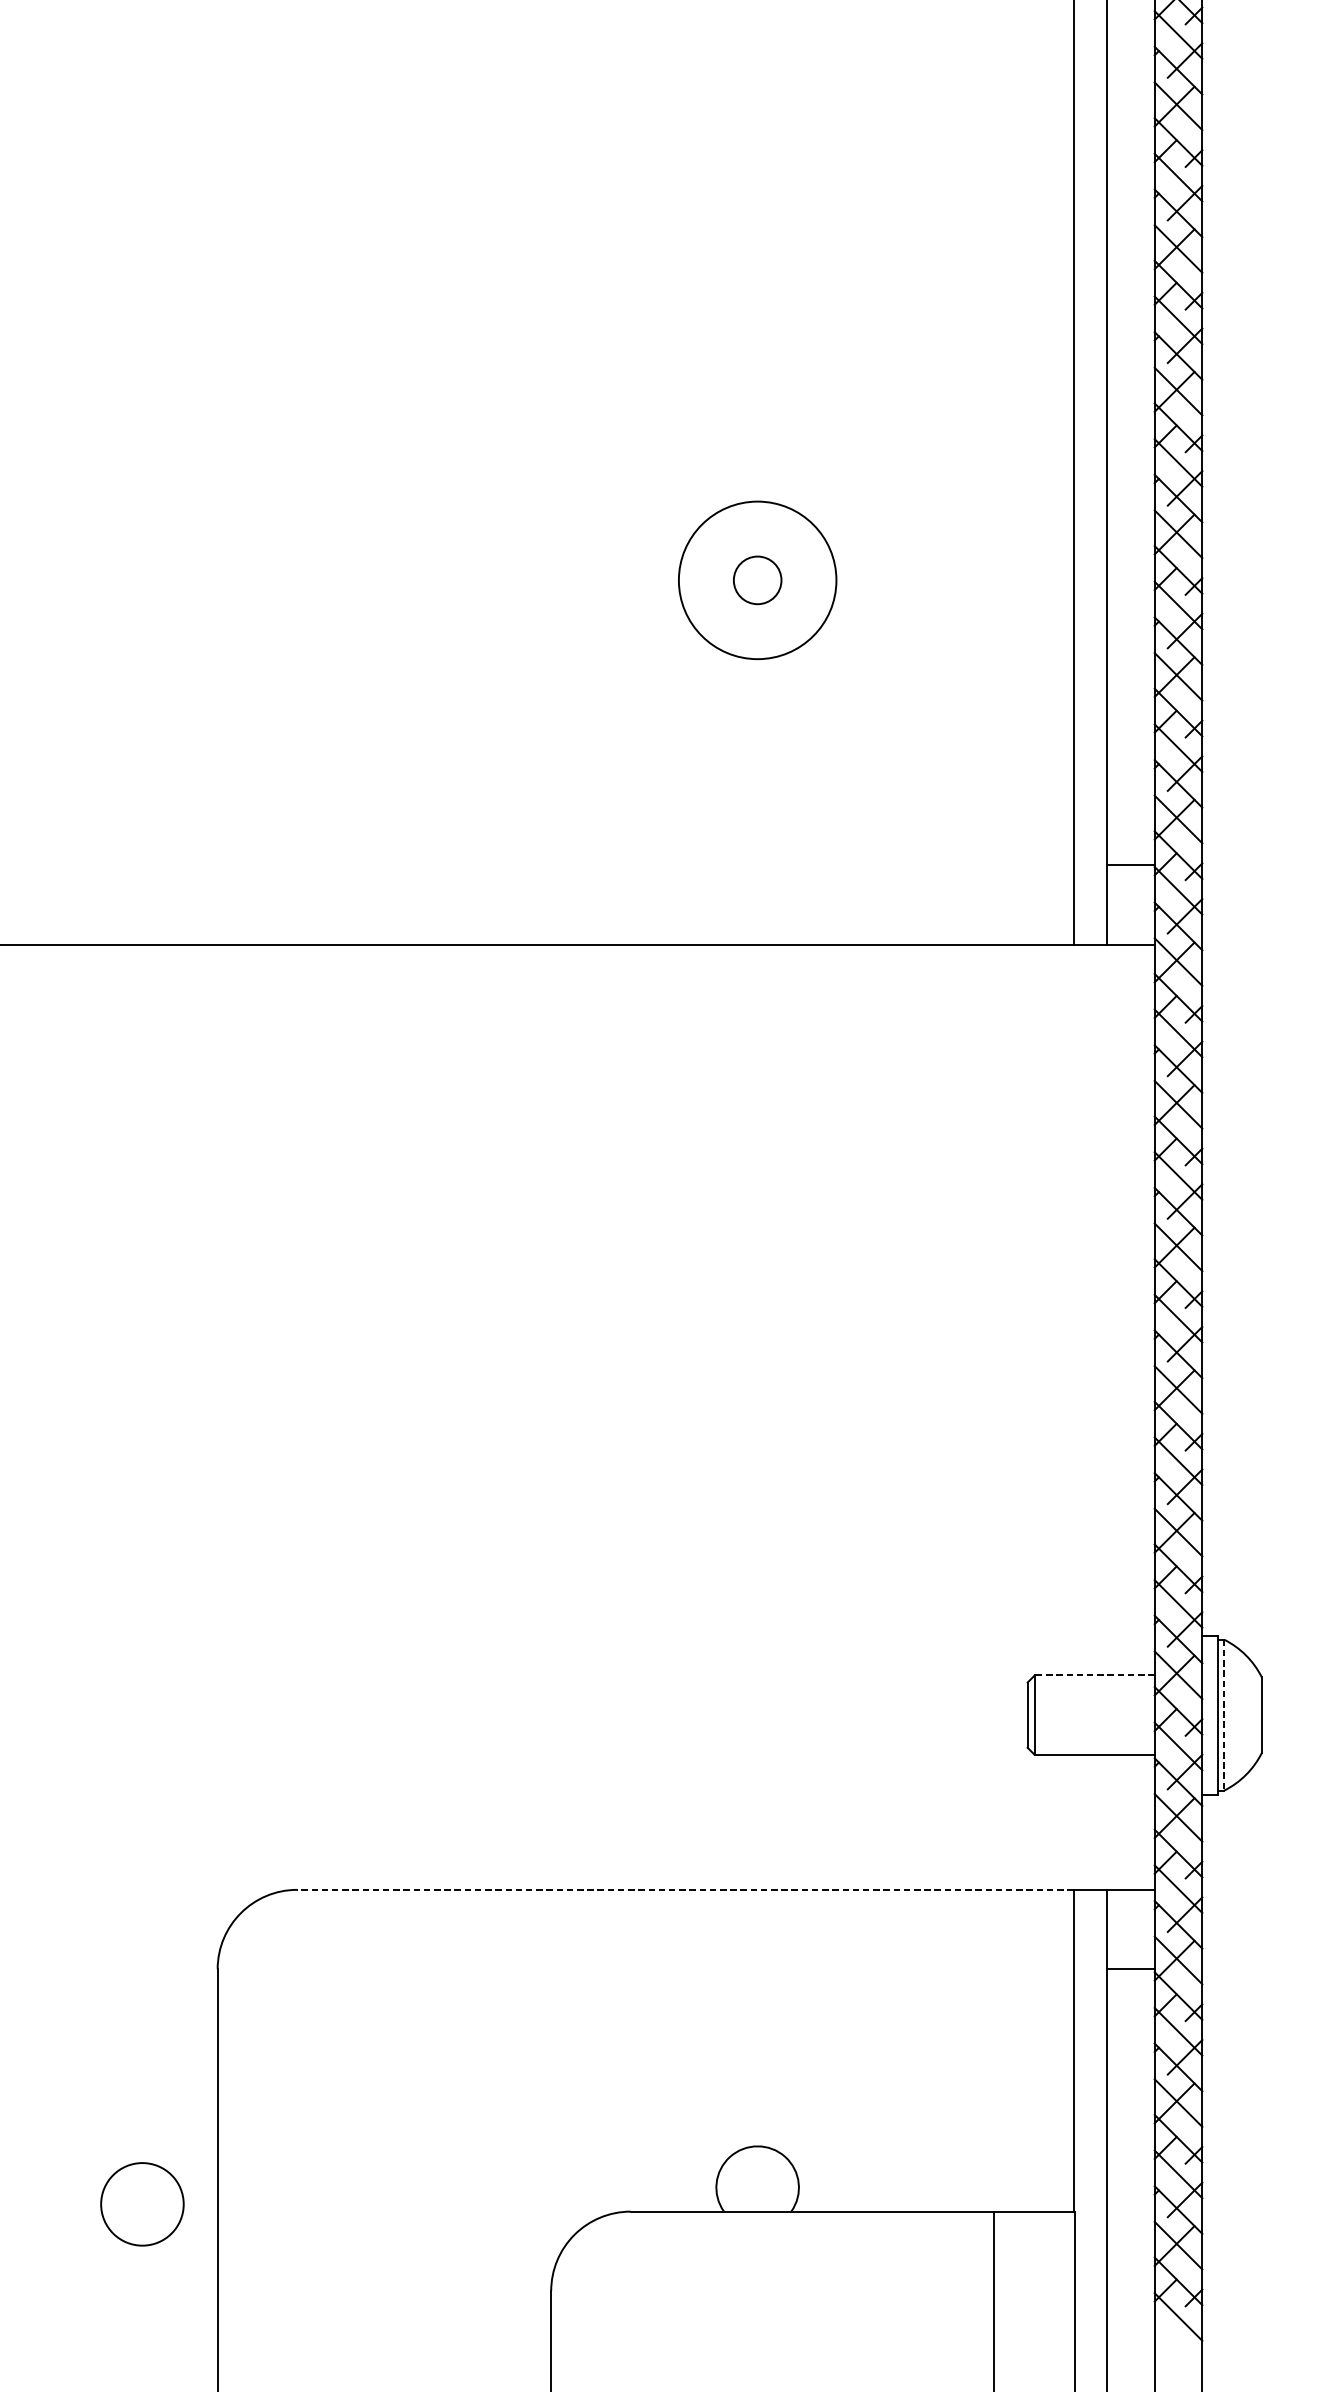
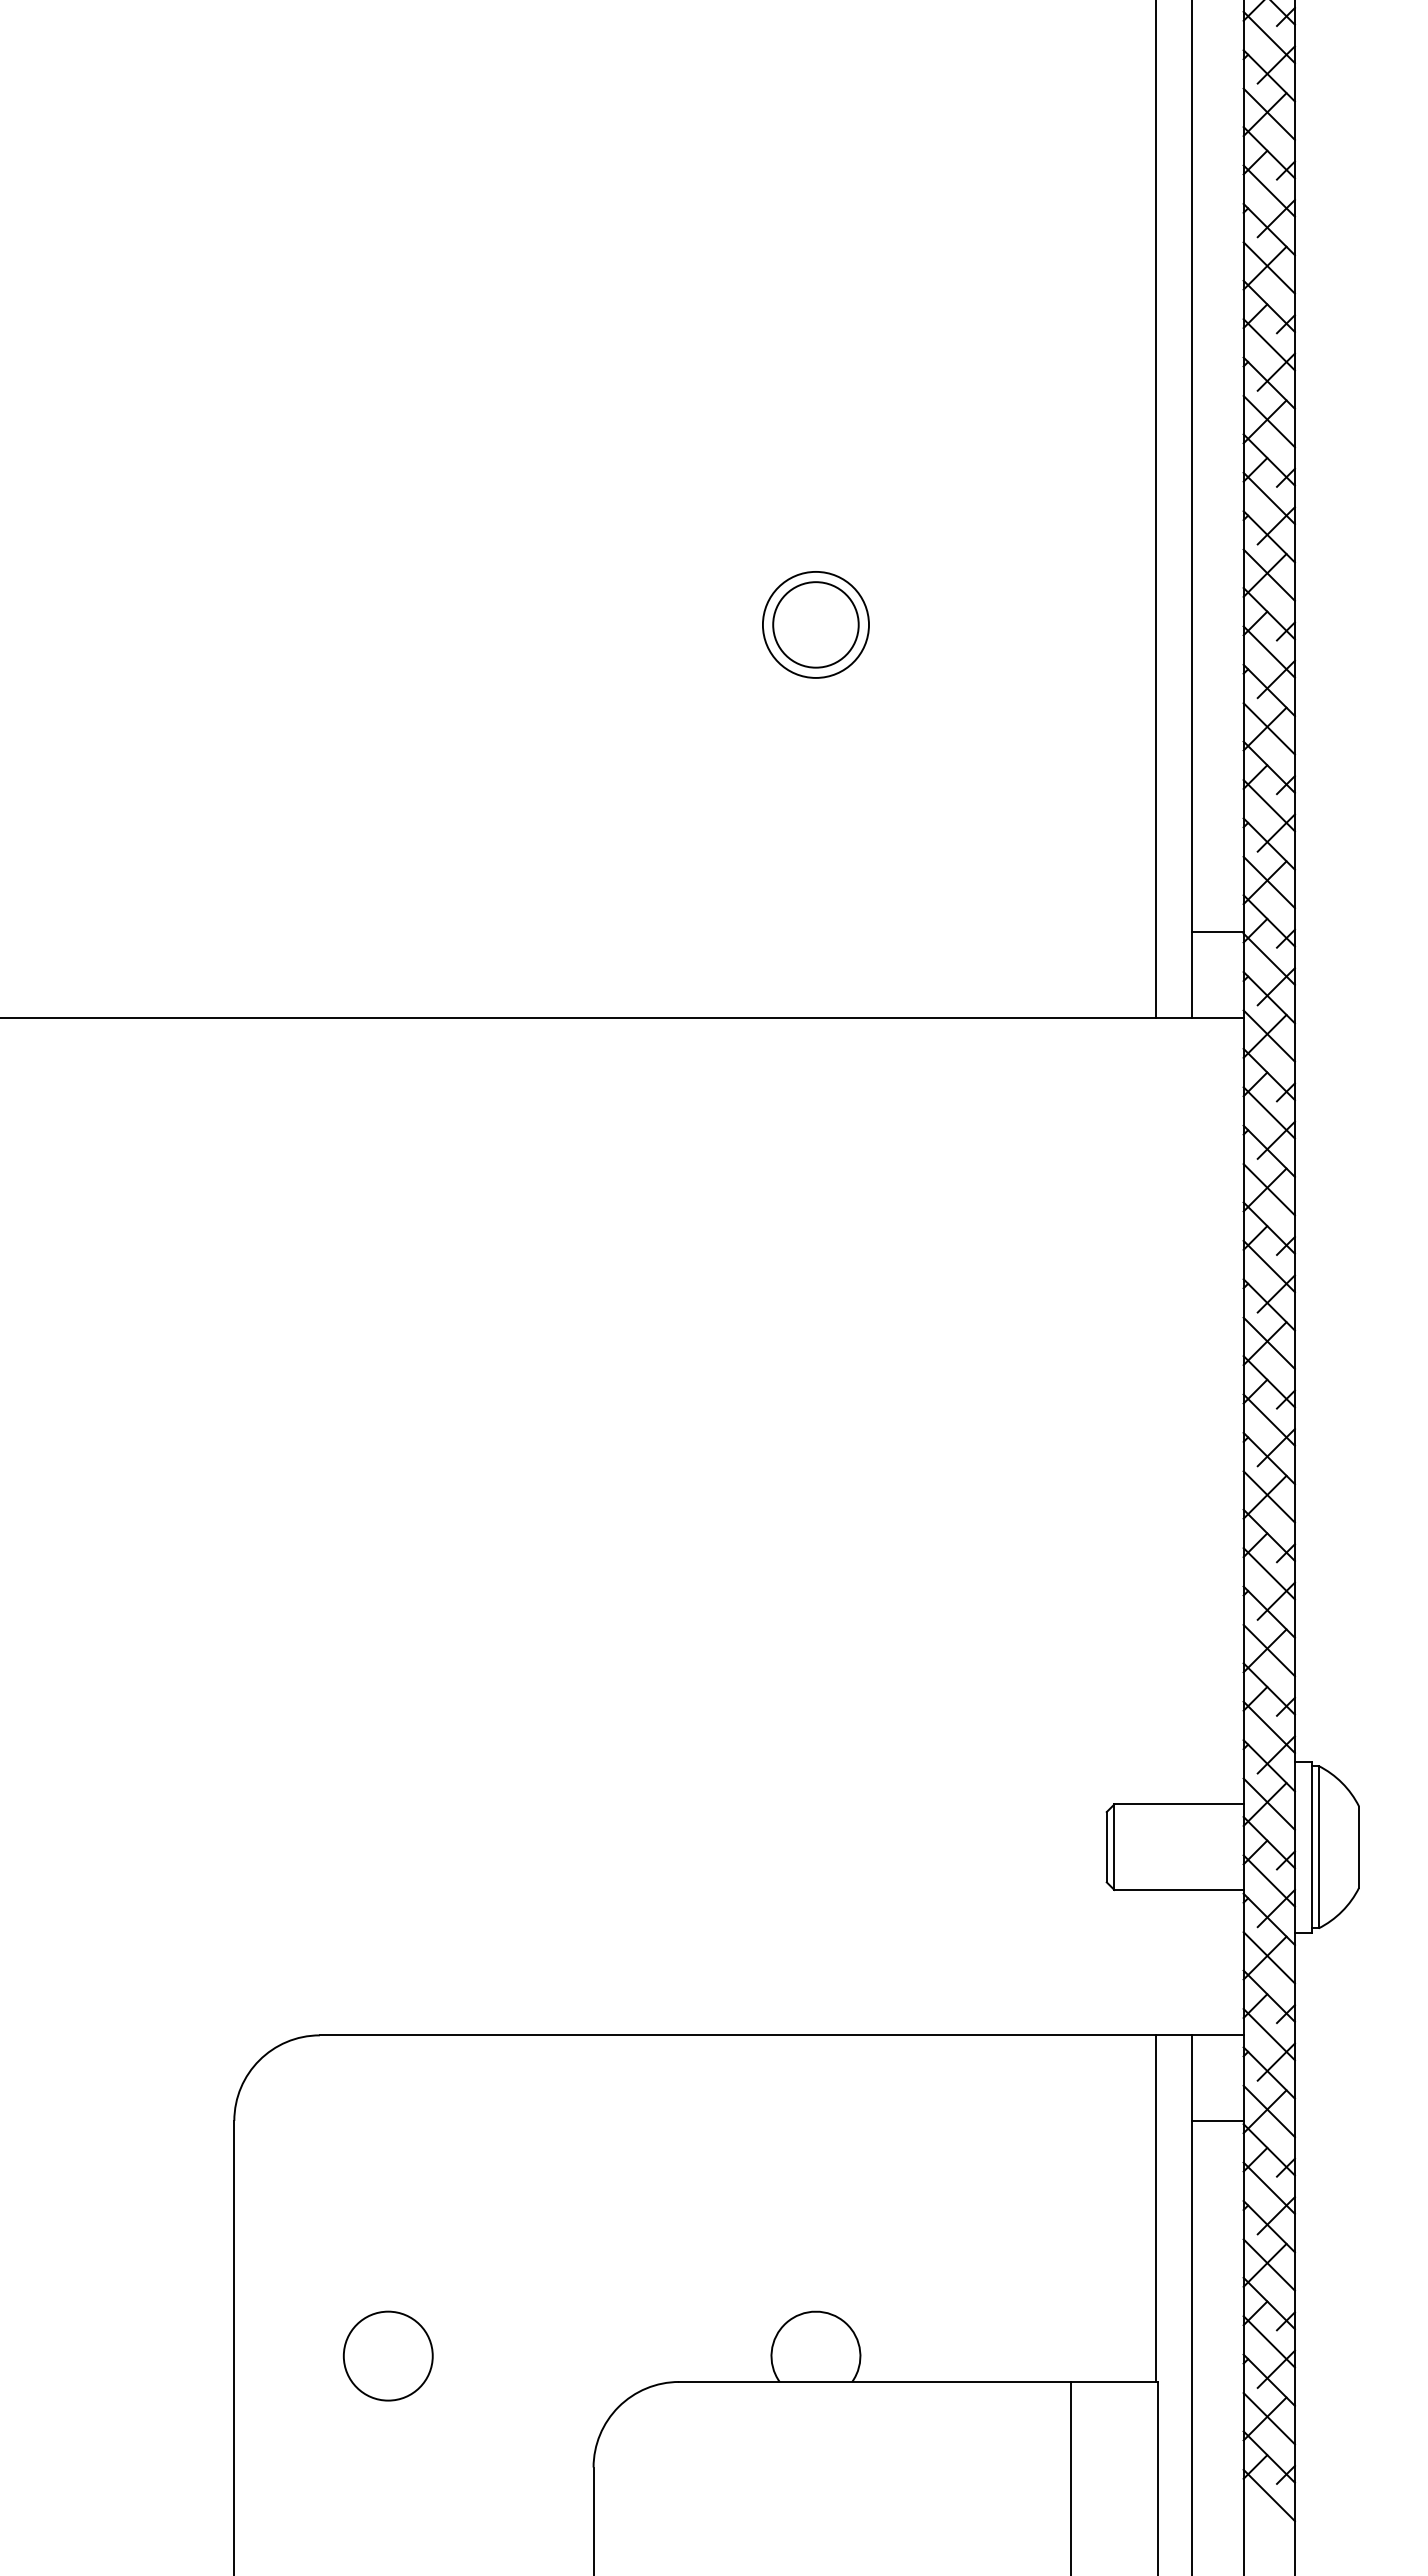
circle: (757, 580) -> (815, 624), size x0.62
circle: (757, 580) -> (815, 624), size x1.67
line: (1095, 1675) -> (1179, 1804), dashed -> solid
line: (1224, 1715) -> (1318, 1847), dashed -> solid
line: (684, 1889) -> (737, 2035), dashed -> solid
circle: (141, 2203) -> (387, 2355), moved

